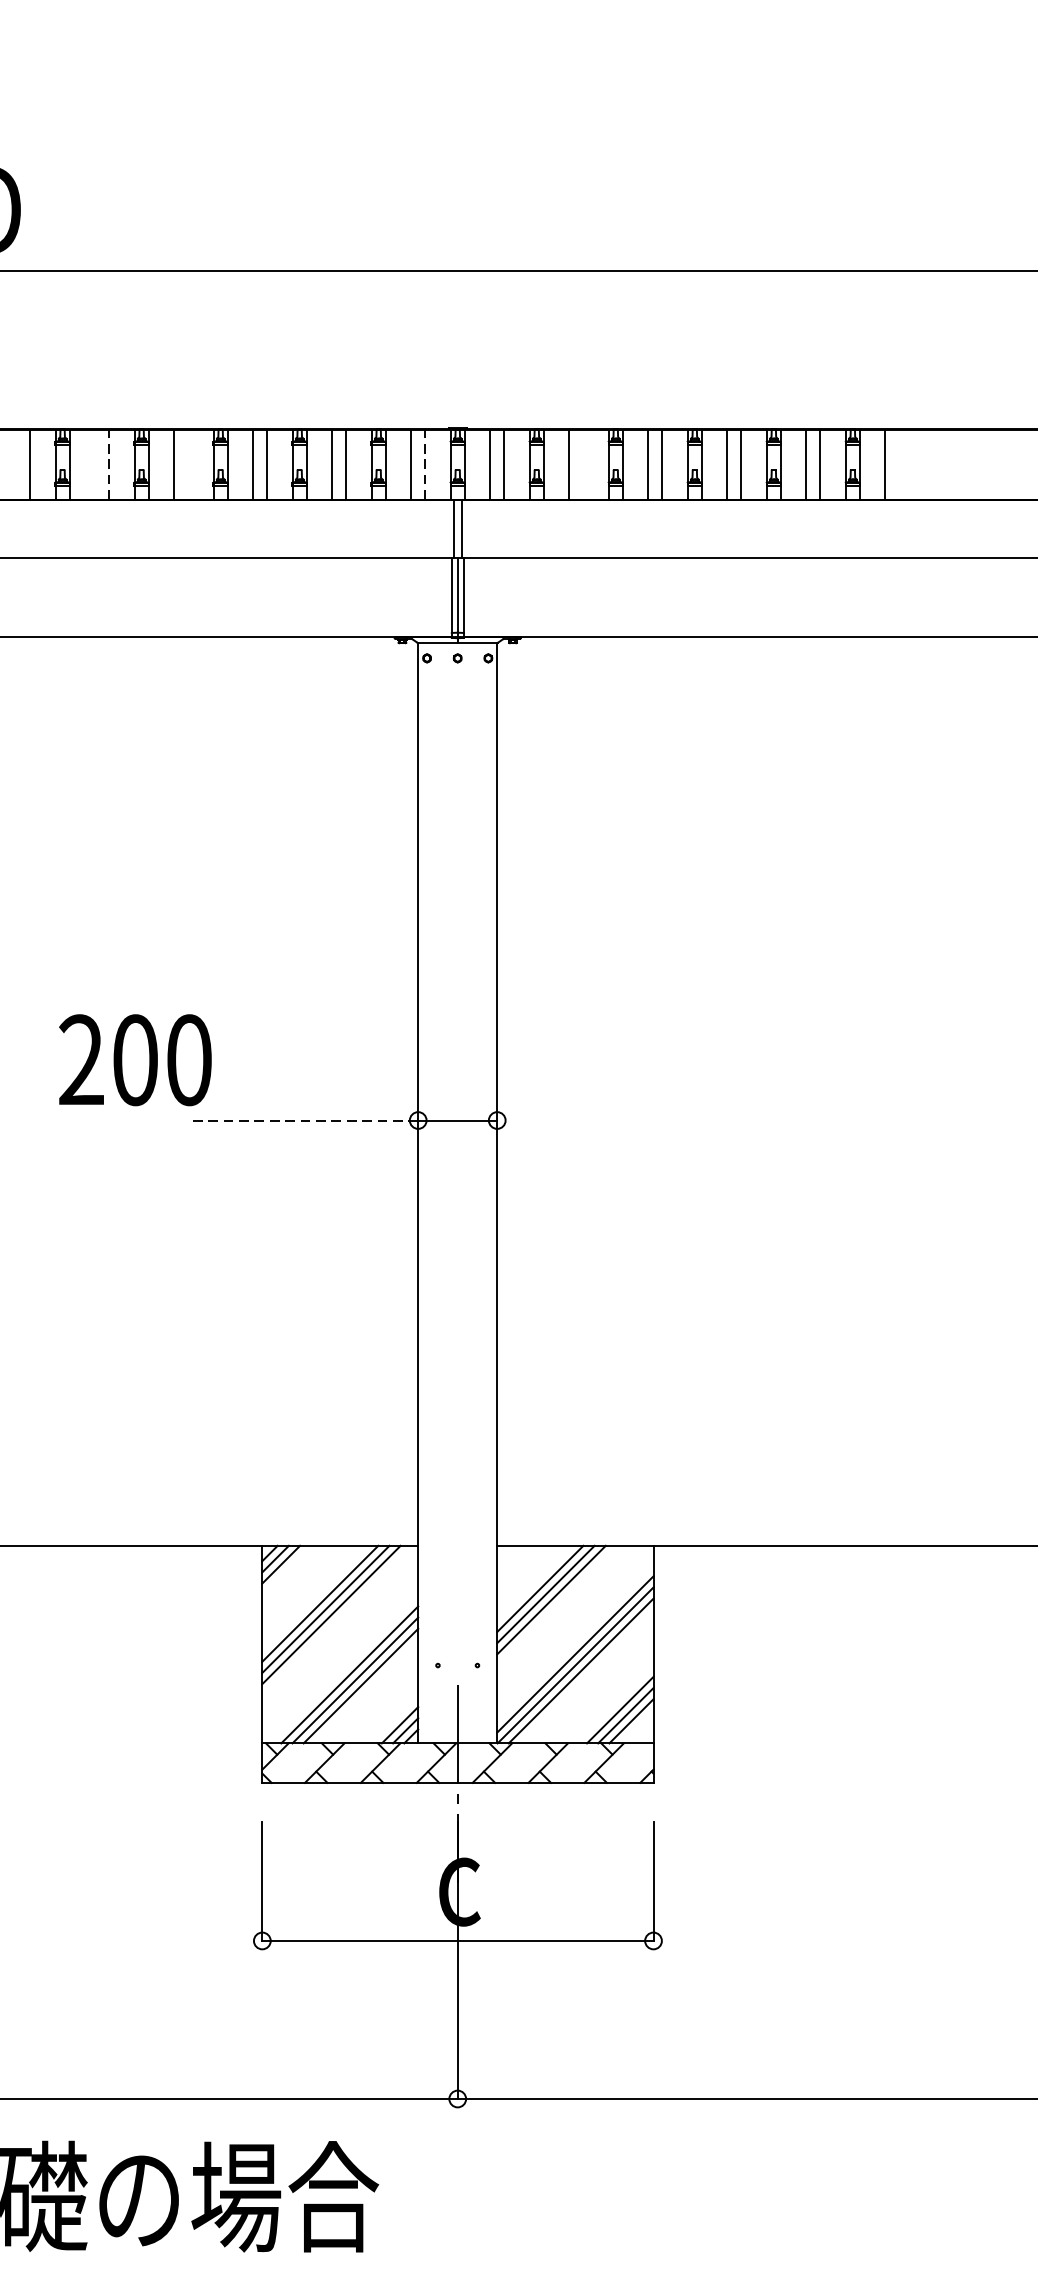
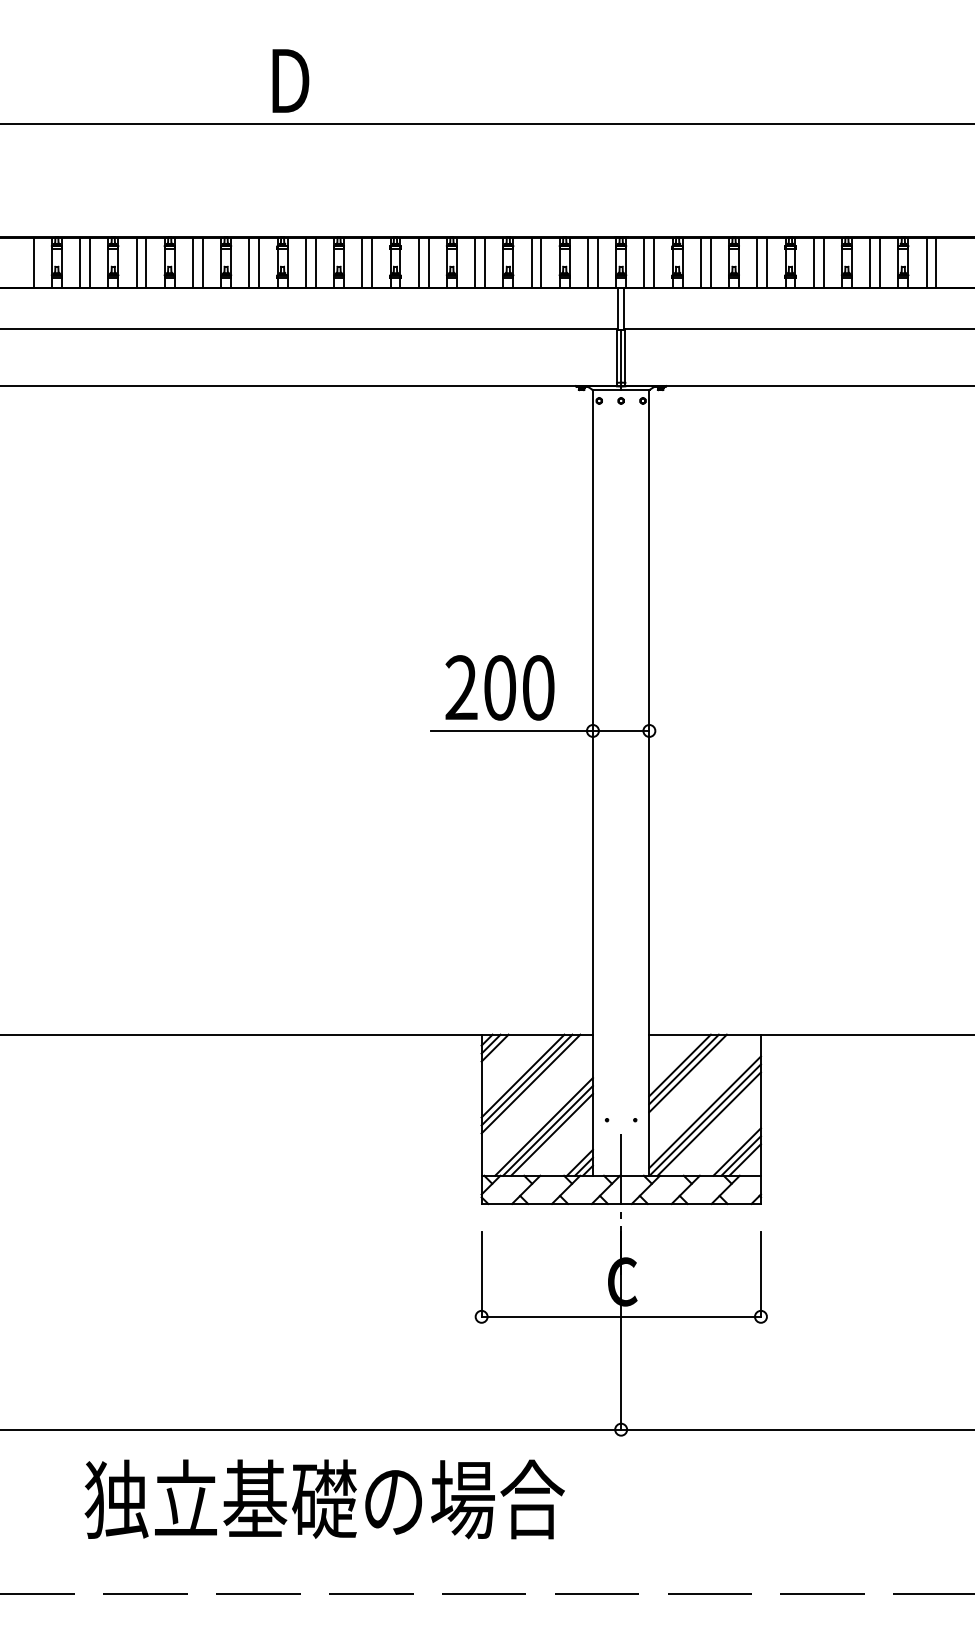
line: (15, 464) -> (305, 262), added
line: (95, 464) -> (362, 262), added
line: (109, 464) -> (372, 262), dashed -> solid
line: (187, 464) -> (428, 262), added
line: (424, 464) -> (597, 262), dashed -> solid
line: (582, 464) -> (710, 262), added
line: (899, 464) -> (936, 262), added
text: (134, 1059) -> (499, 687), moved
line: (305, 1119) -> (512, 730), dashed -> solid

